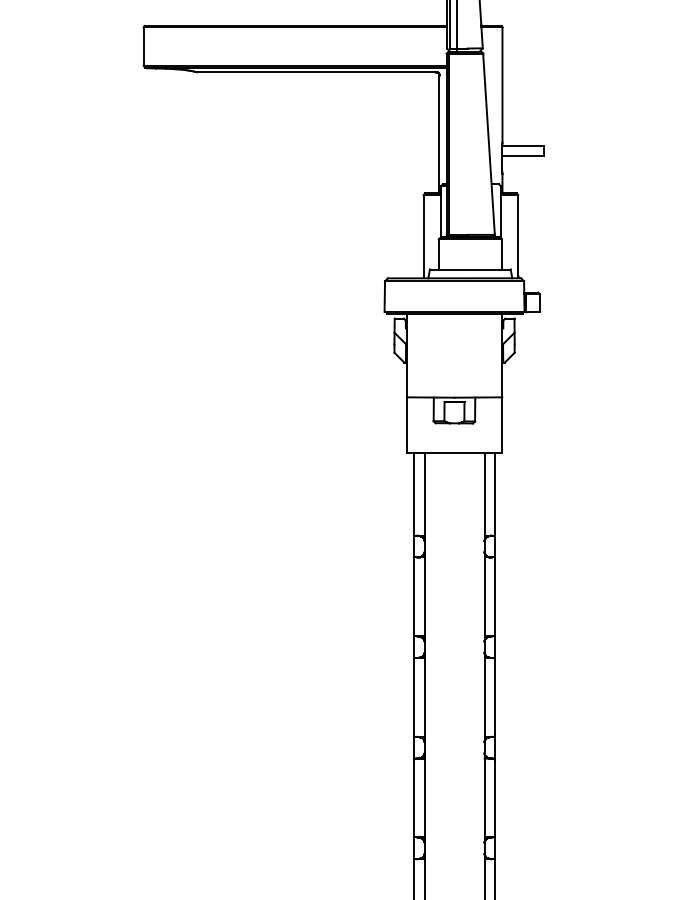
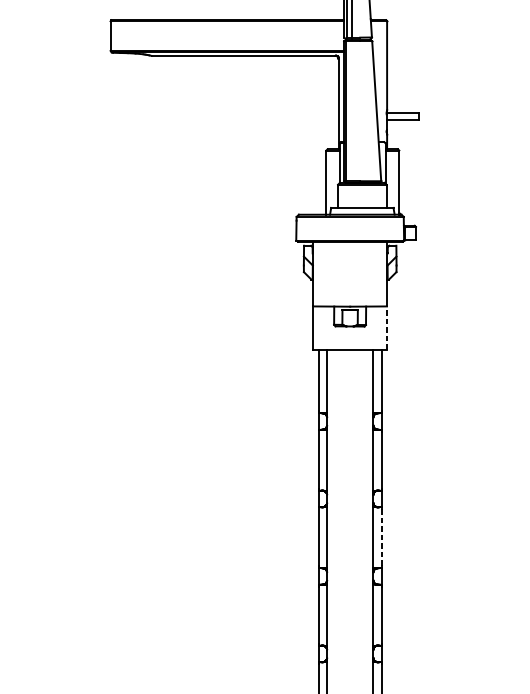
line: (502, 425) -> (387, 328), solid -> dashed
line: (495, 697) -> (381, 537), solid -> dashed

